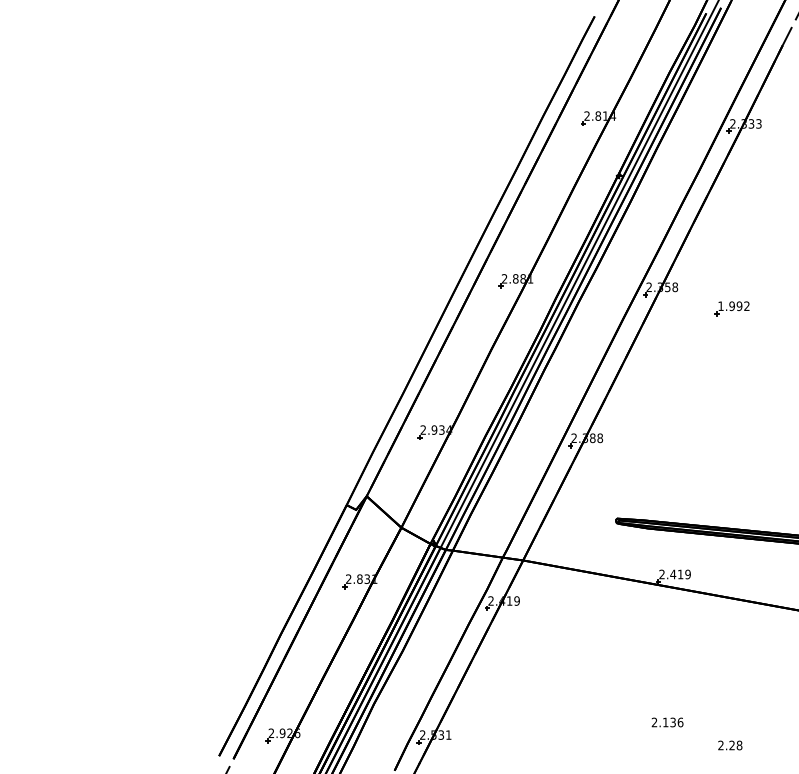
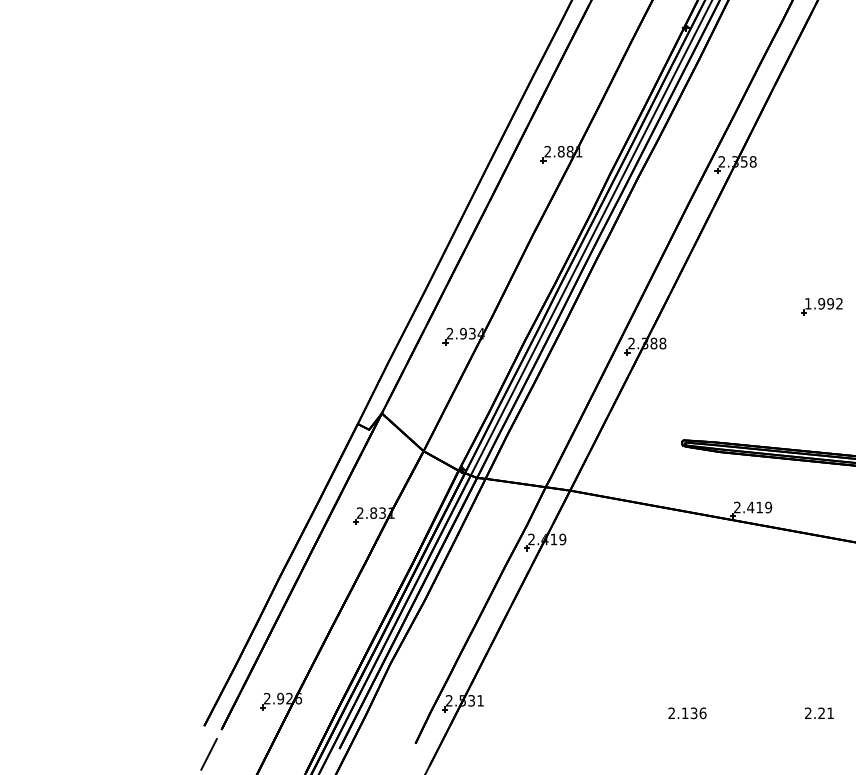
part: (731, 308) -> (820, 306), moved
text: (667, 722) -> (687, 713), moved
text: (739, 745) -> (830, 713), 2.28 -> 2.21

